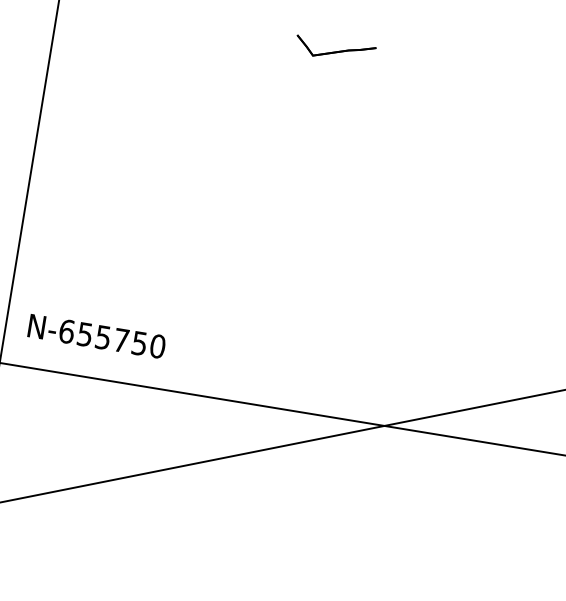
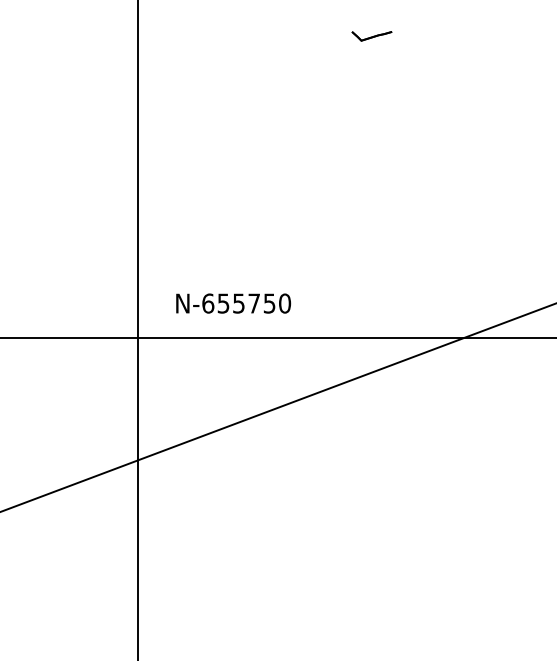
part: (334, 50) -> (371, 36), size x0.6
text: (96, 336) -> (233, 303), moved

